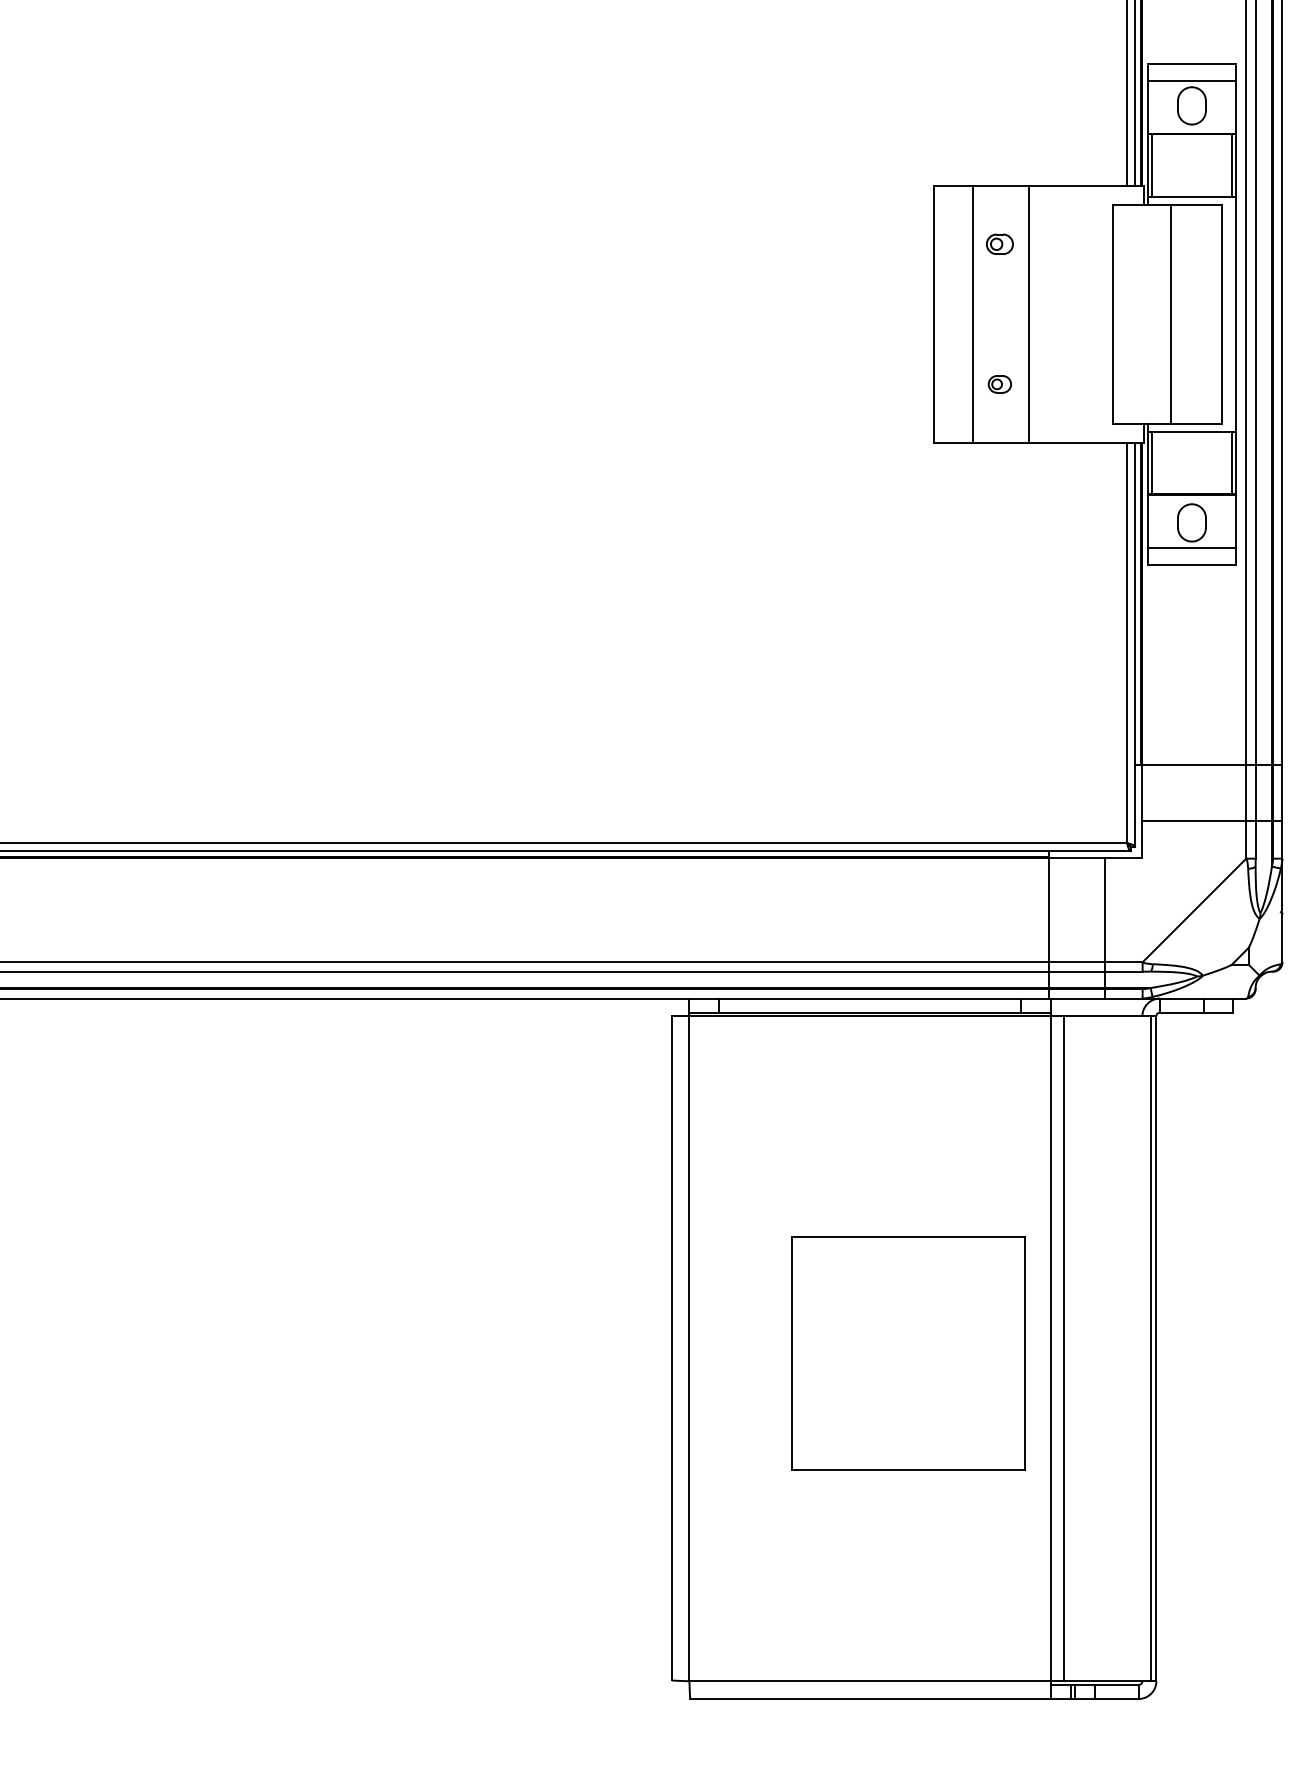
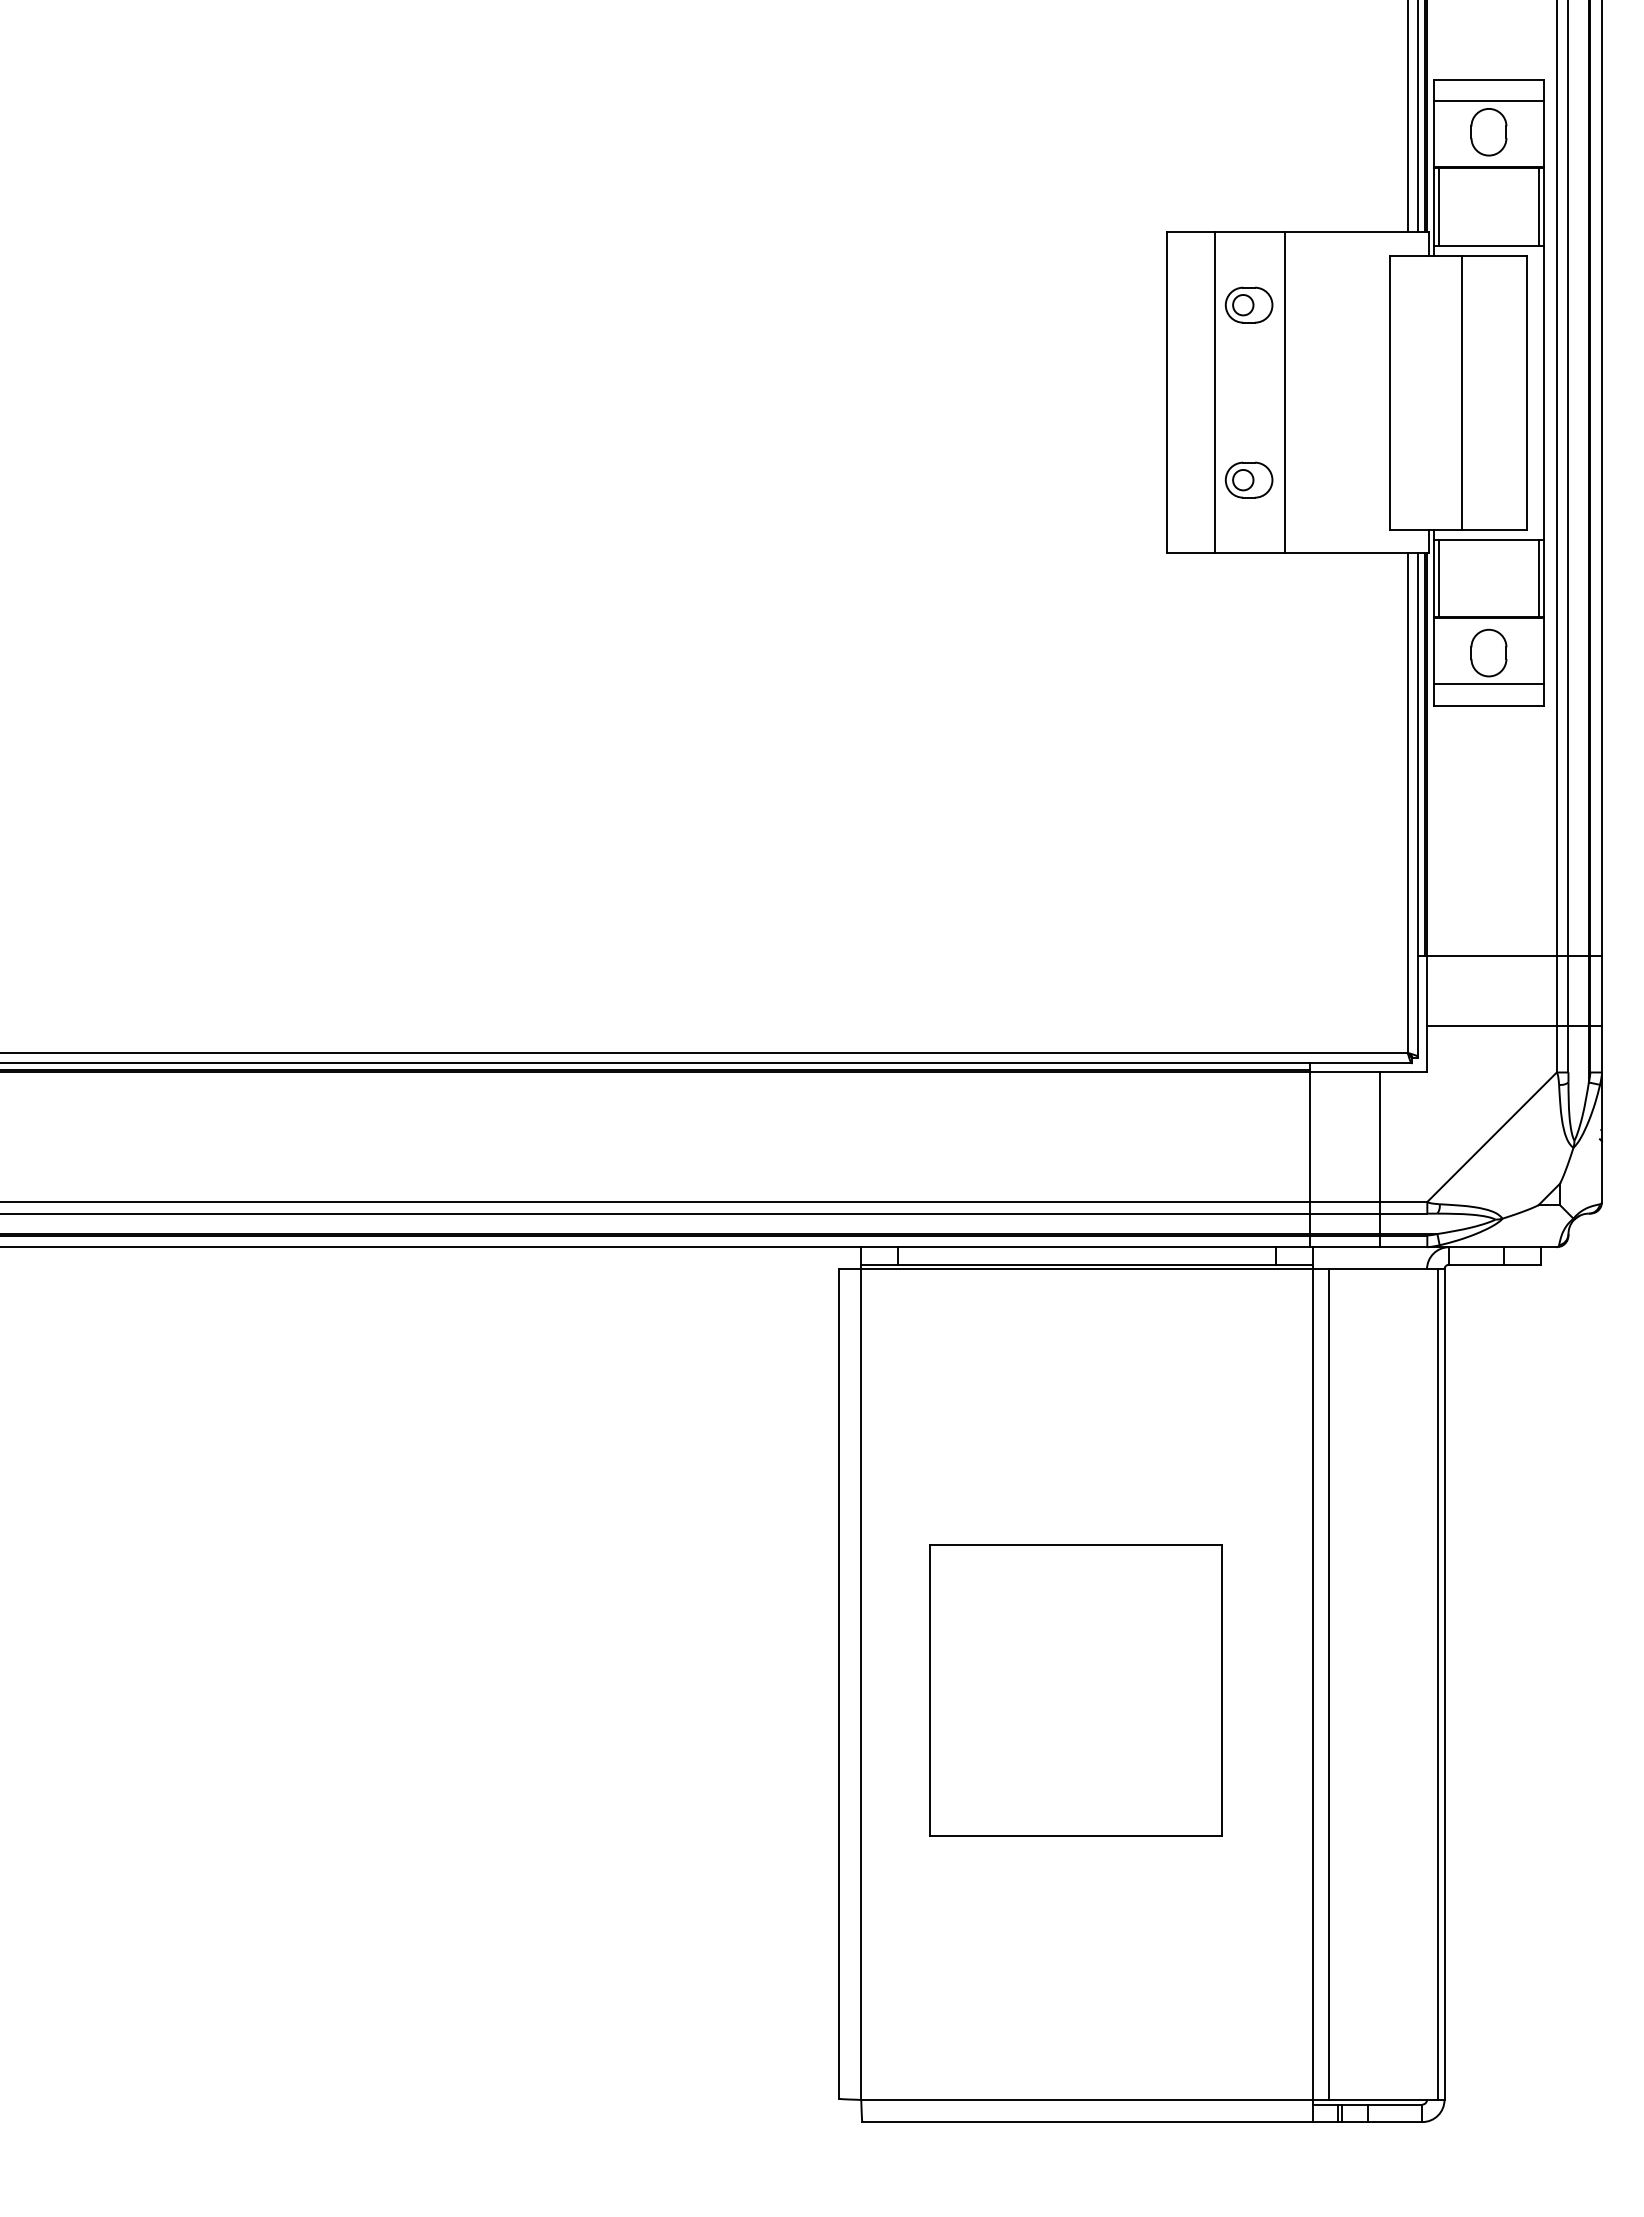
part: (999, 243) -> (1248, 304), size x1.43
part: (999, 383) -> (1248, 479), size x1.67
part: (908, 1353) -> (1075, 1690), moved

